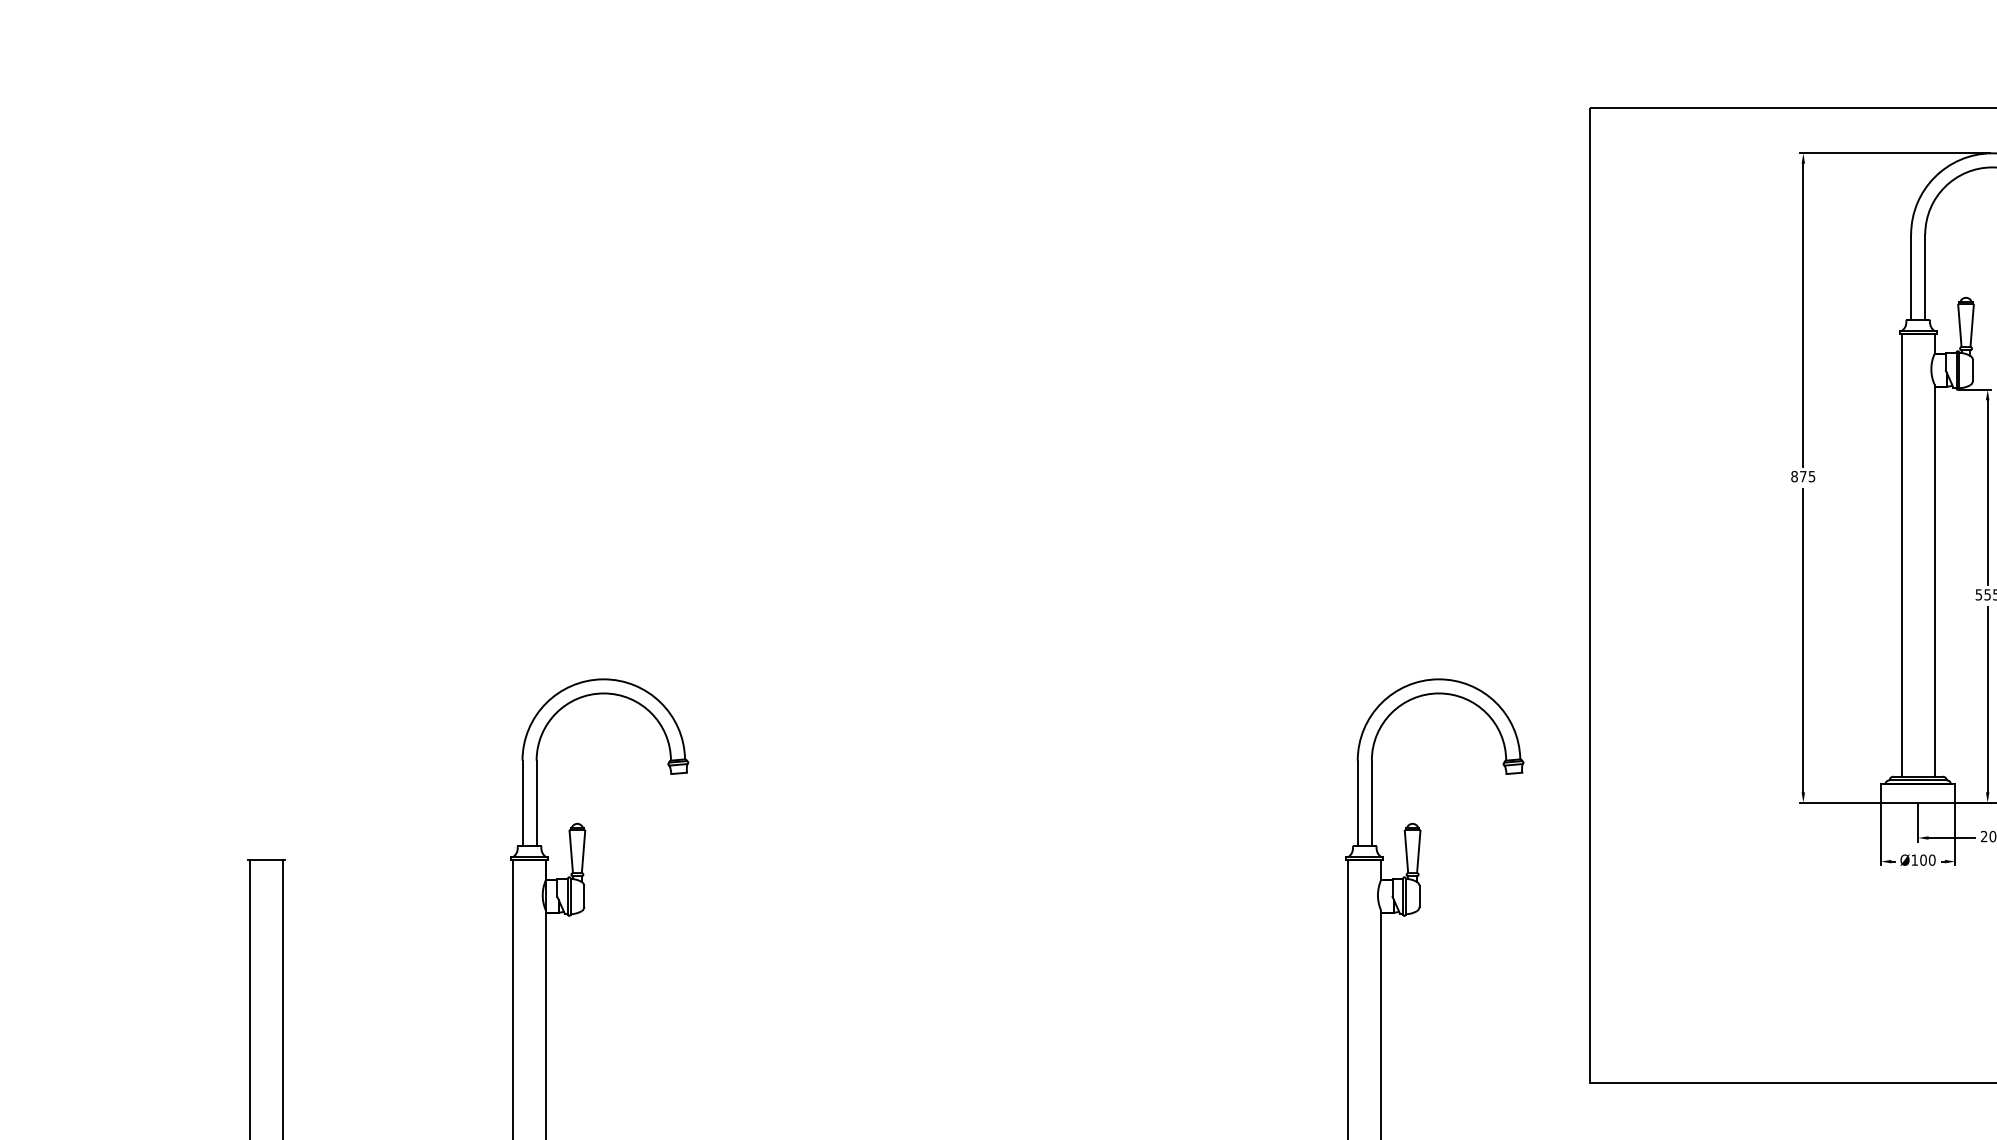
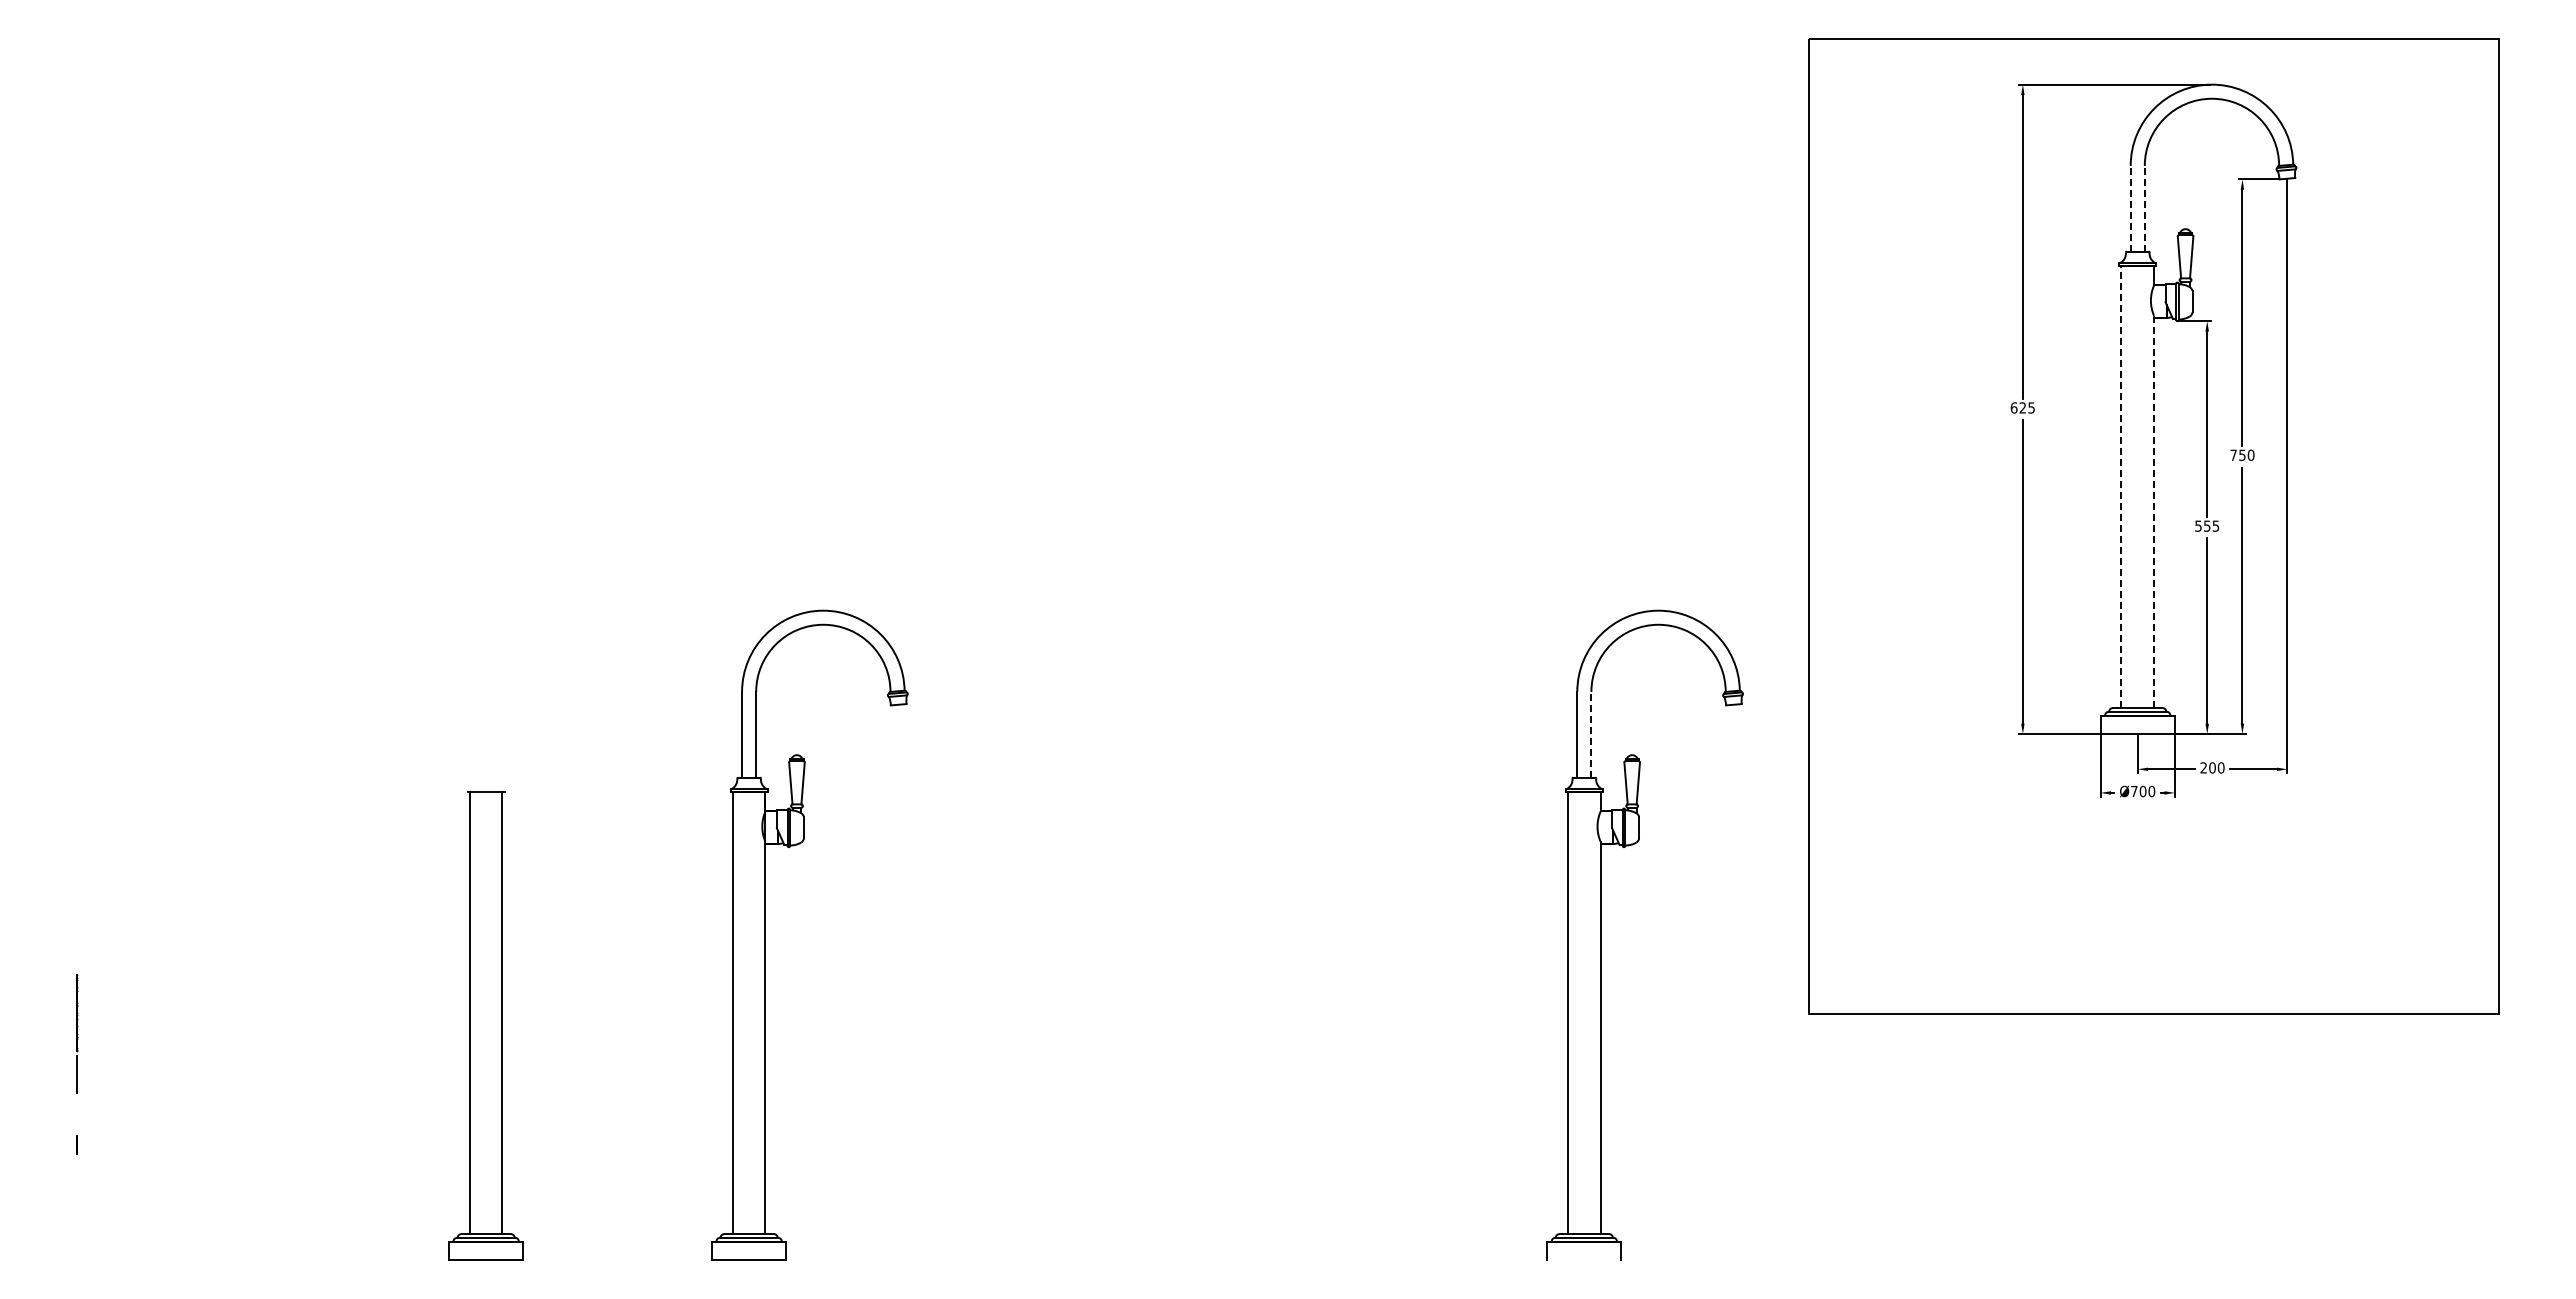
line: (1910, 277) -> (2130, 208), solid -> dashed
line: (1924, 277) -> (2144, 208), solid -> dashed
text: (1797, 476) -> (2017, 407), 875 -> 625
line: (1901, 555) -> (2121, 486), solid -> dashed
line: (1934, 580) -> (2154, 511), solid -> dashed
line: (1371, 803) -> (1591, 734), solid -> dashed
text: (1914, 860) -> (2134, 791), Ø100 -> Ø700

